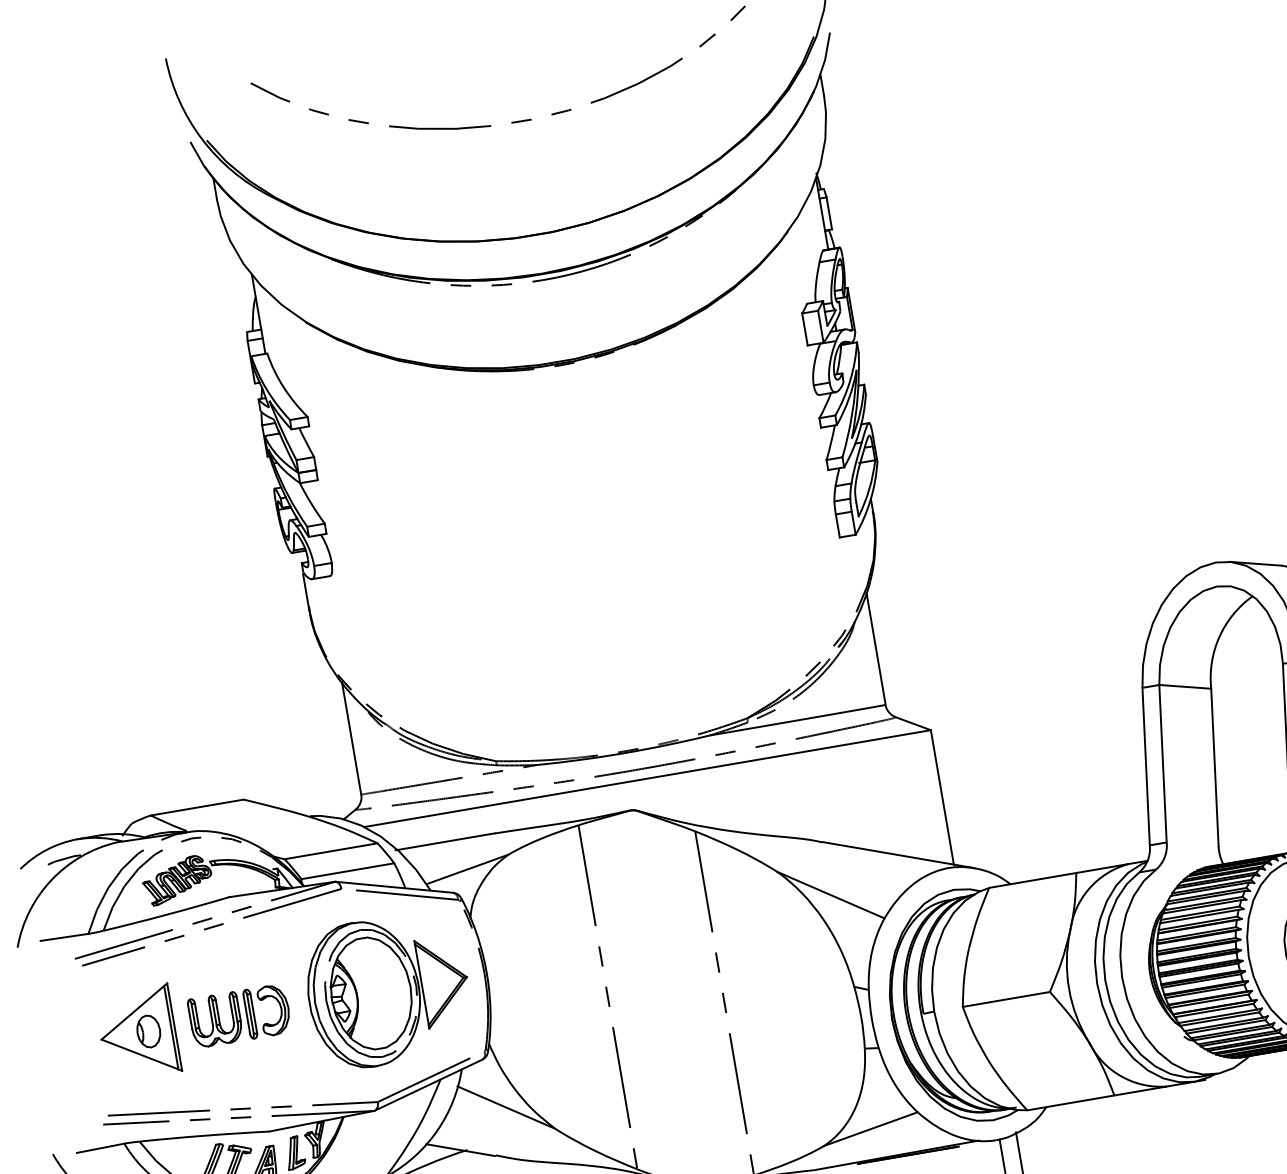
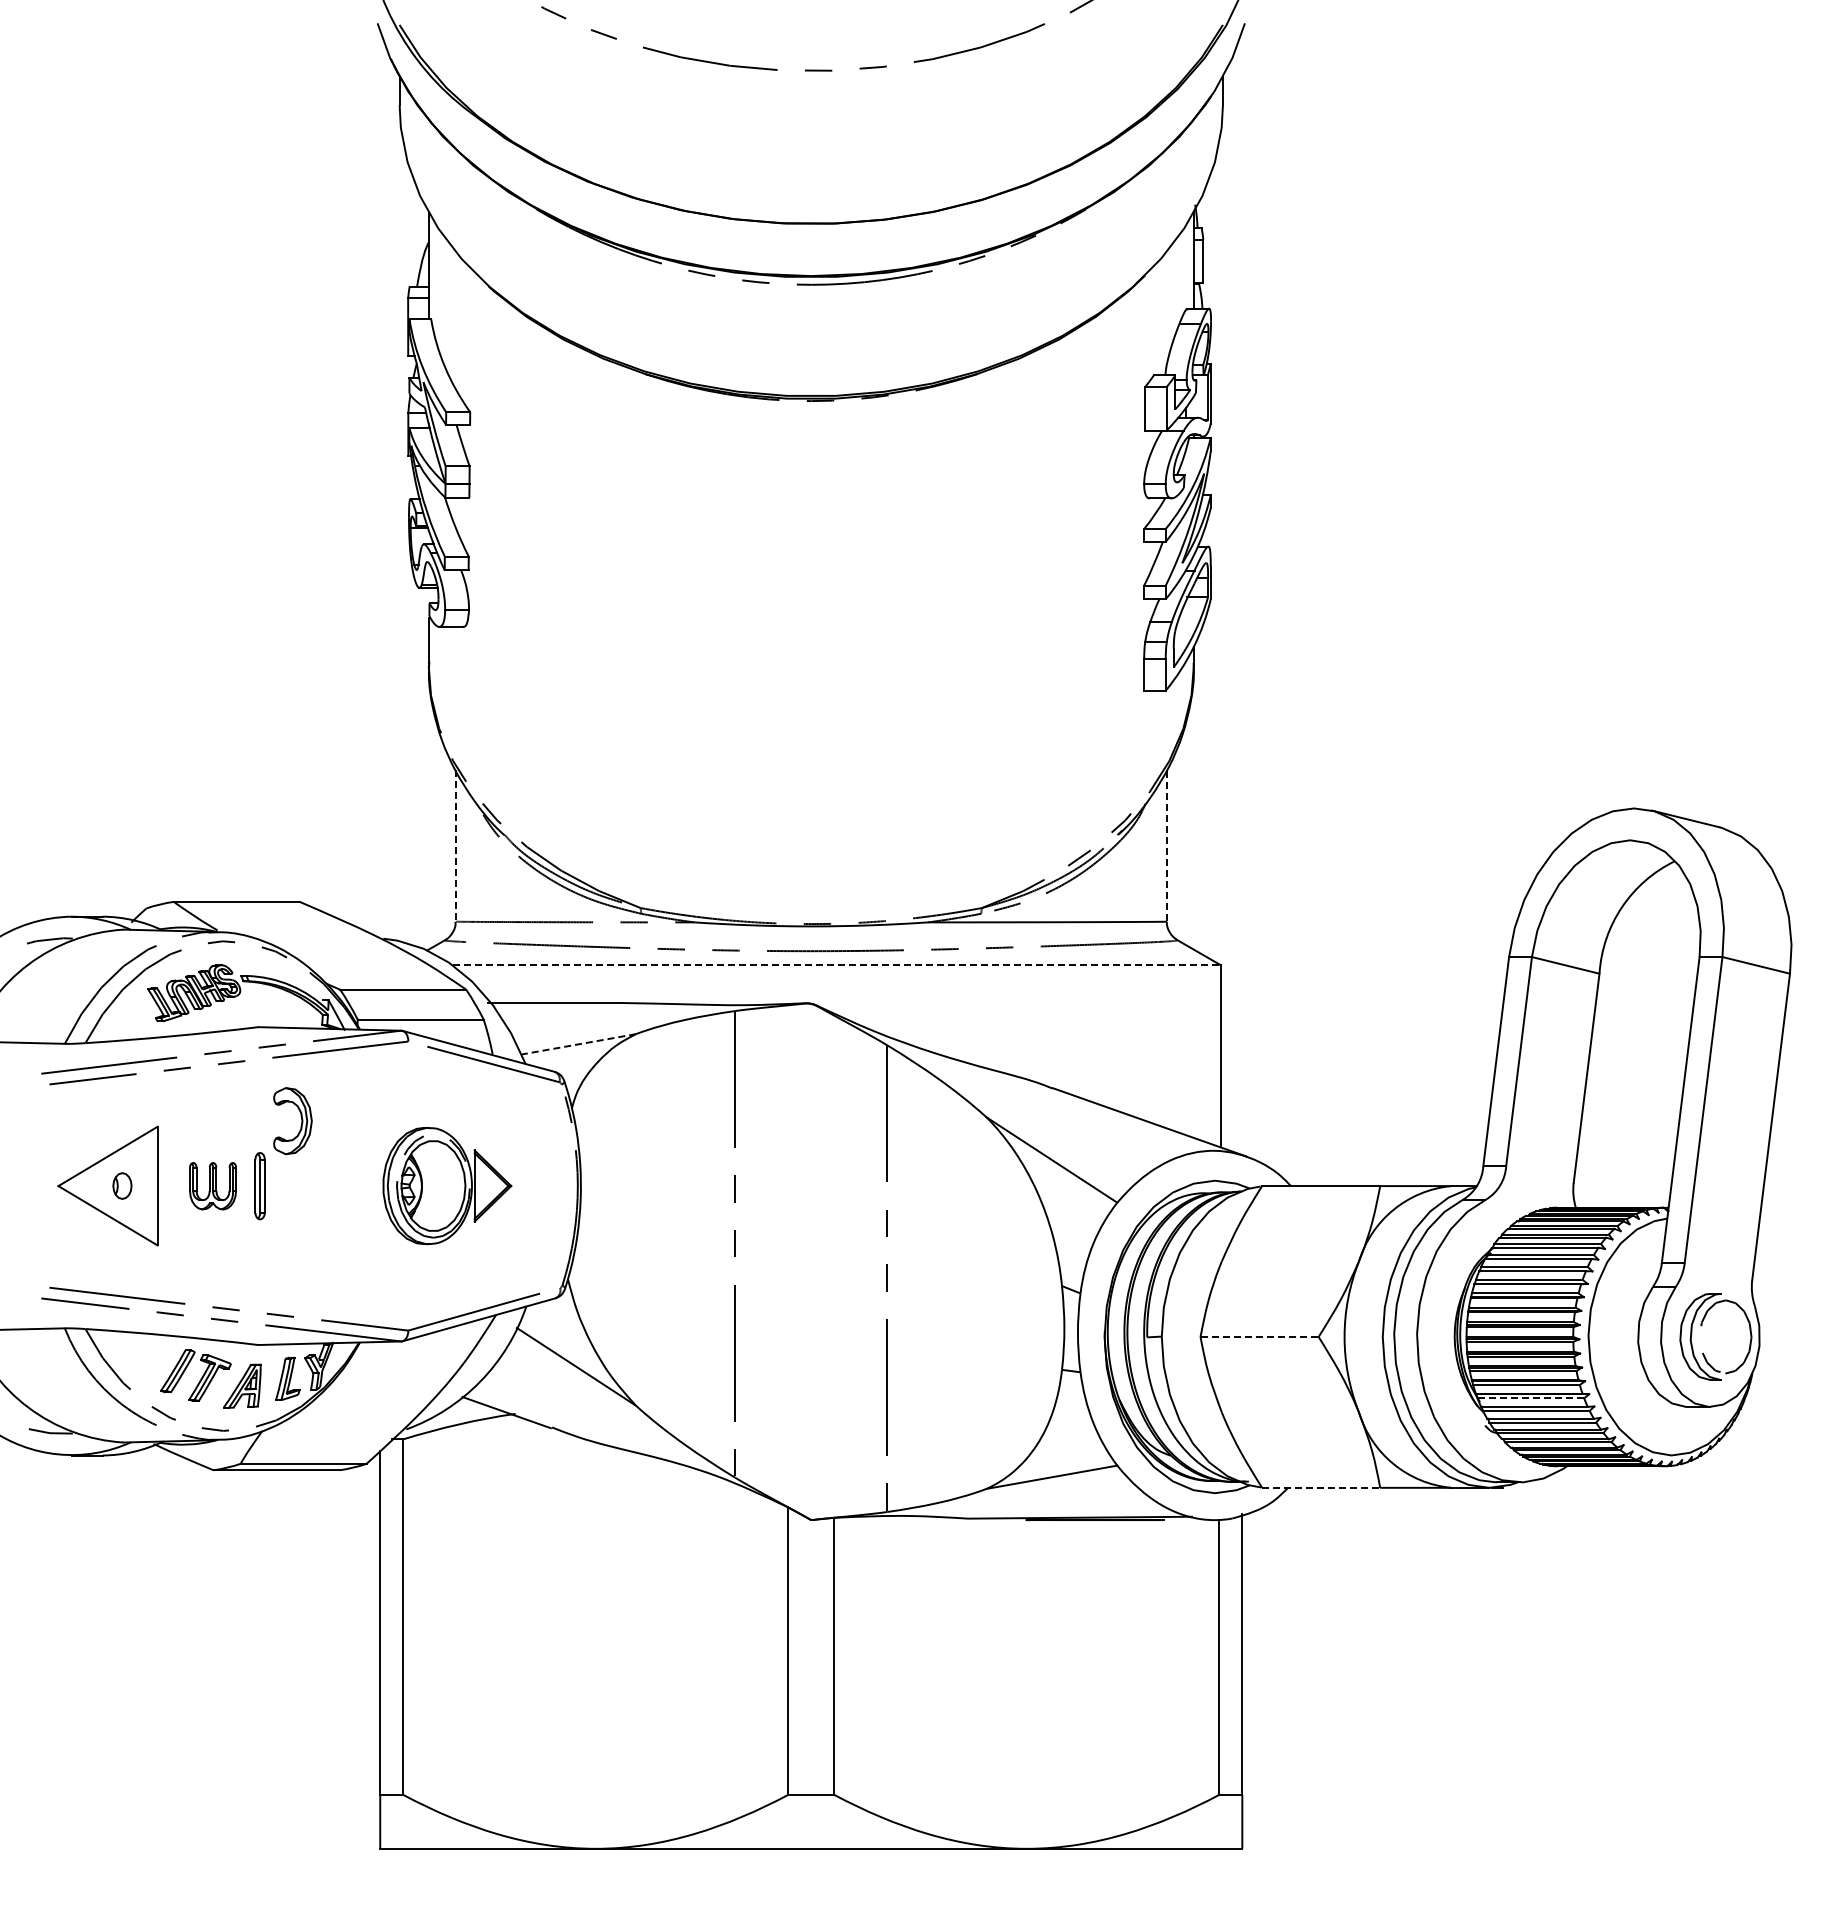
line: (875, 648) -> (1166, 845), solid -> dashed
line: (351, 738) -> (455, 845), solid -> dashed
line: (648, 778) -> (837, 965), solid -> dashed
line: (467, 869) -> (578, 1044), solid -> dashed
part: (388, 990) -> (447, 1185), size x0.6
line: (1006, 999) -> (1260, 1336), solid -> dashed
line: (1213, 1010) -> (1530, 1398), solid -> dashed
part: (280, 1012) -> (300, 1125), moved
part: (215, 1020) -> (212, 1186), size x0.7
line: (170, 1027) -> (152, 1185), removed
part: (148, 1031) -> (122, 1185), size x0.6
line: (1070, 1102) -> (1321, 1487), solid -> dashed

